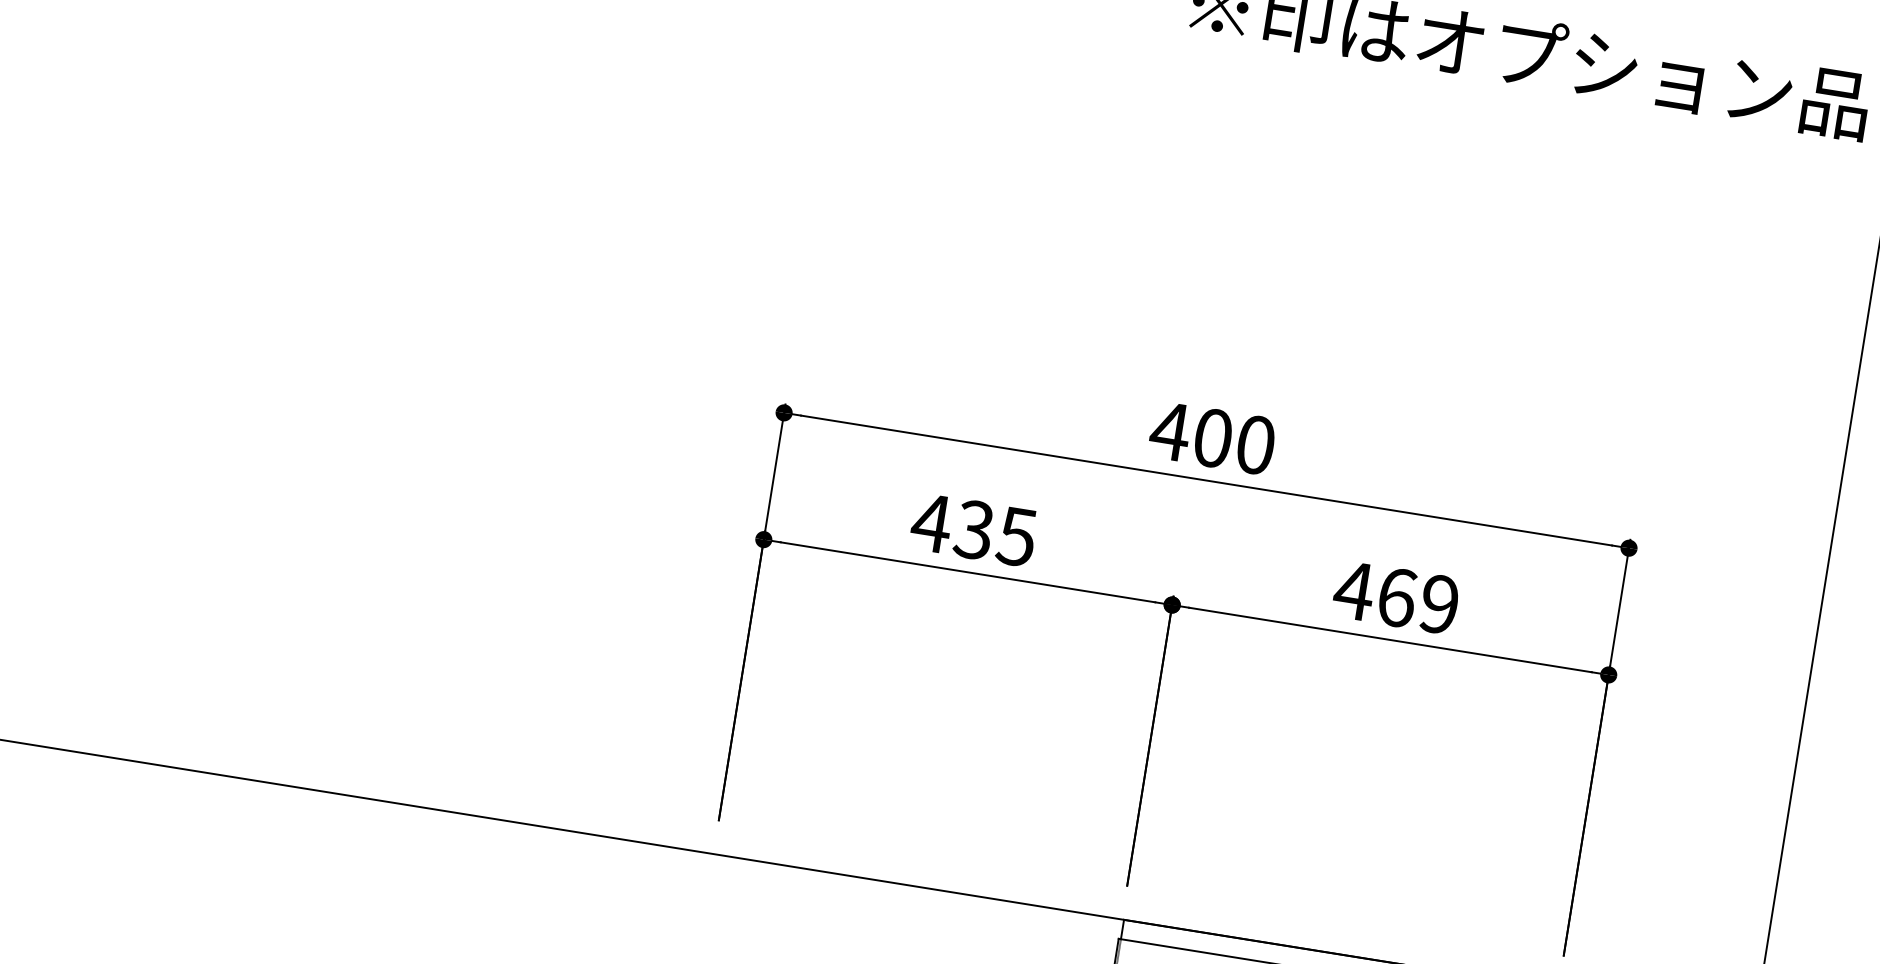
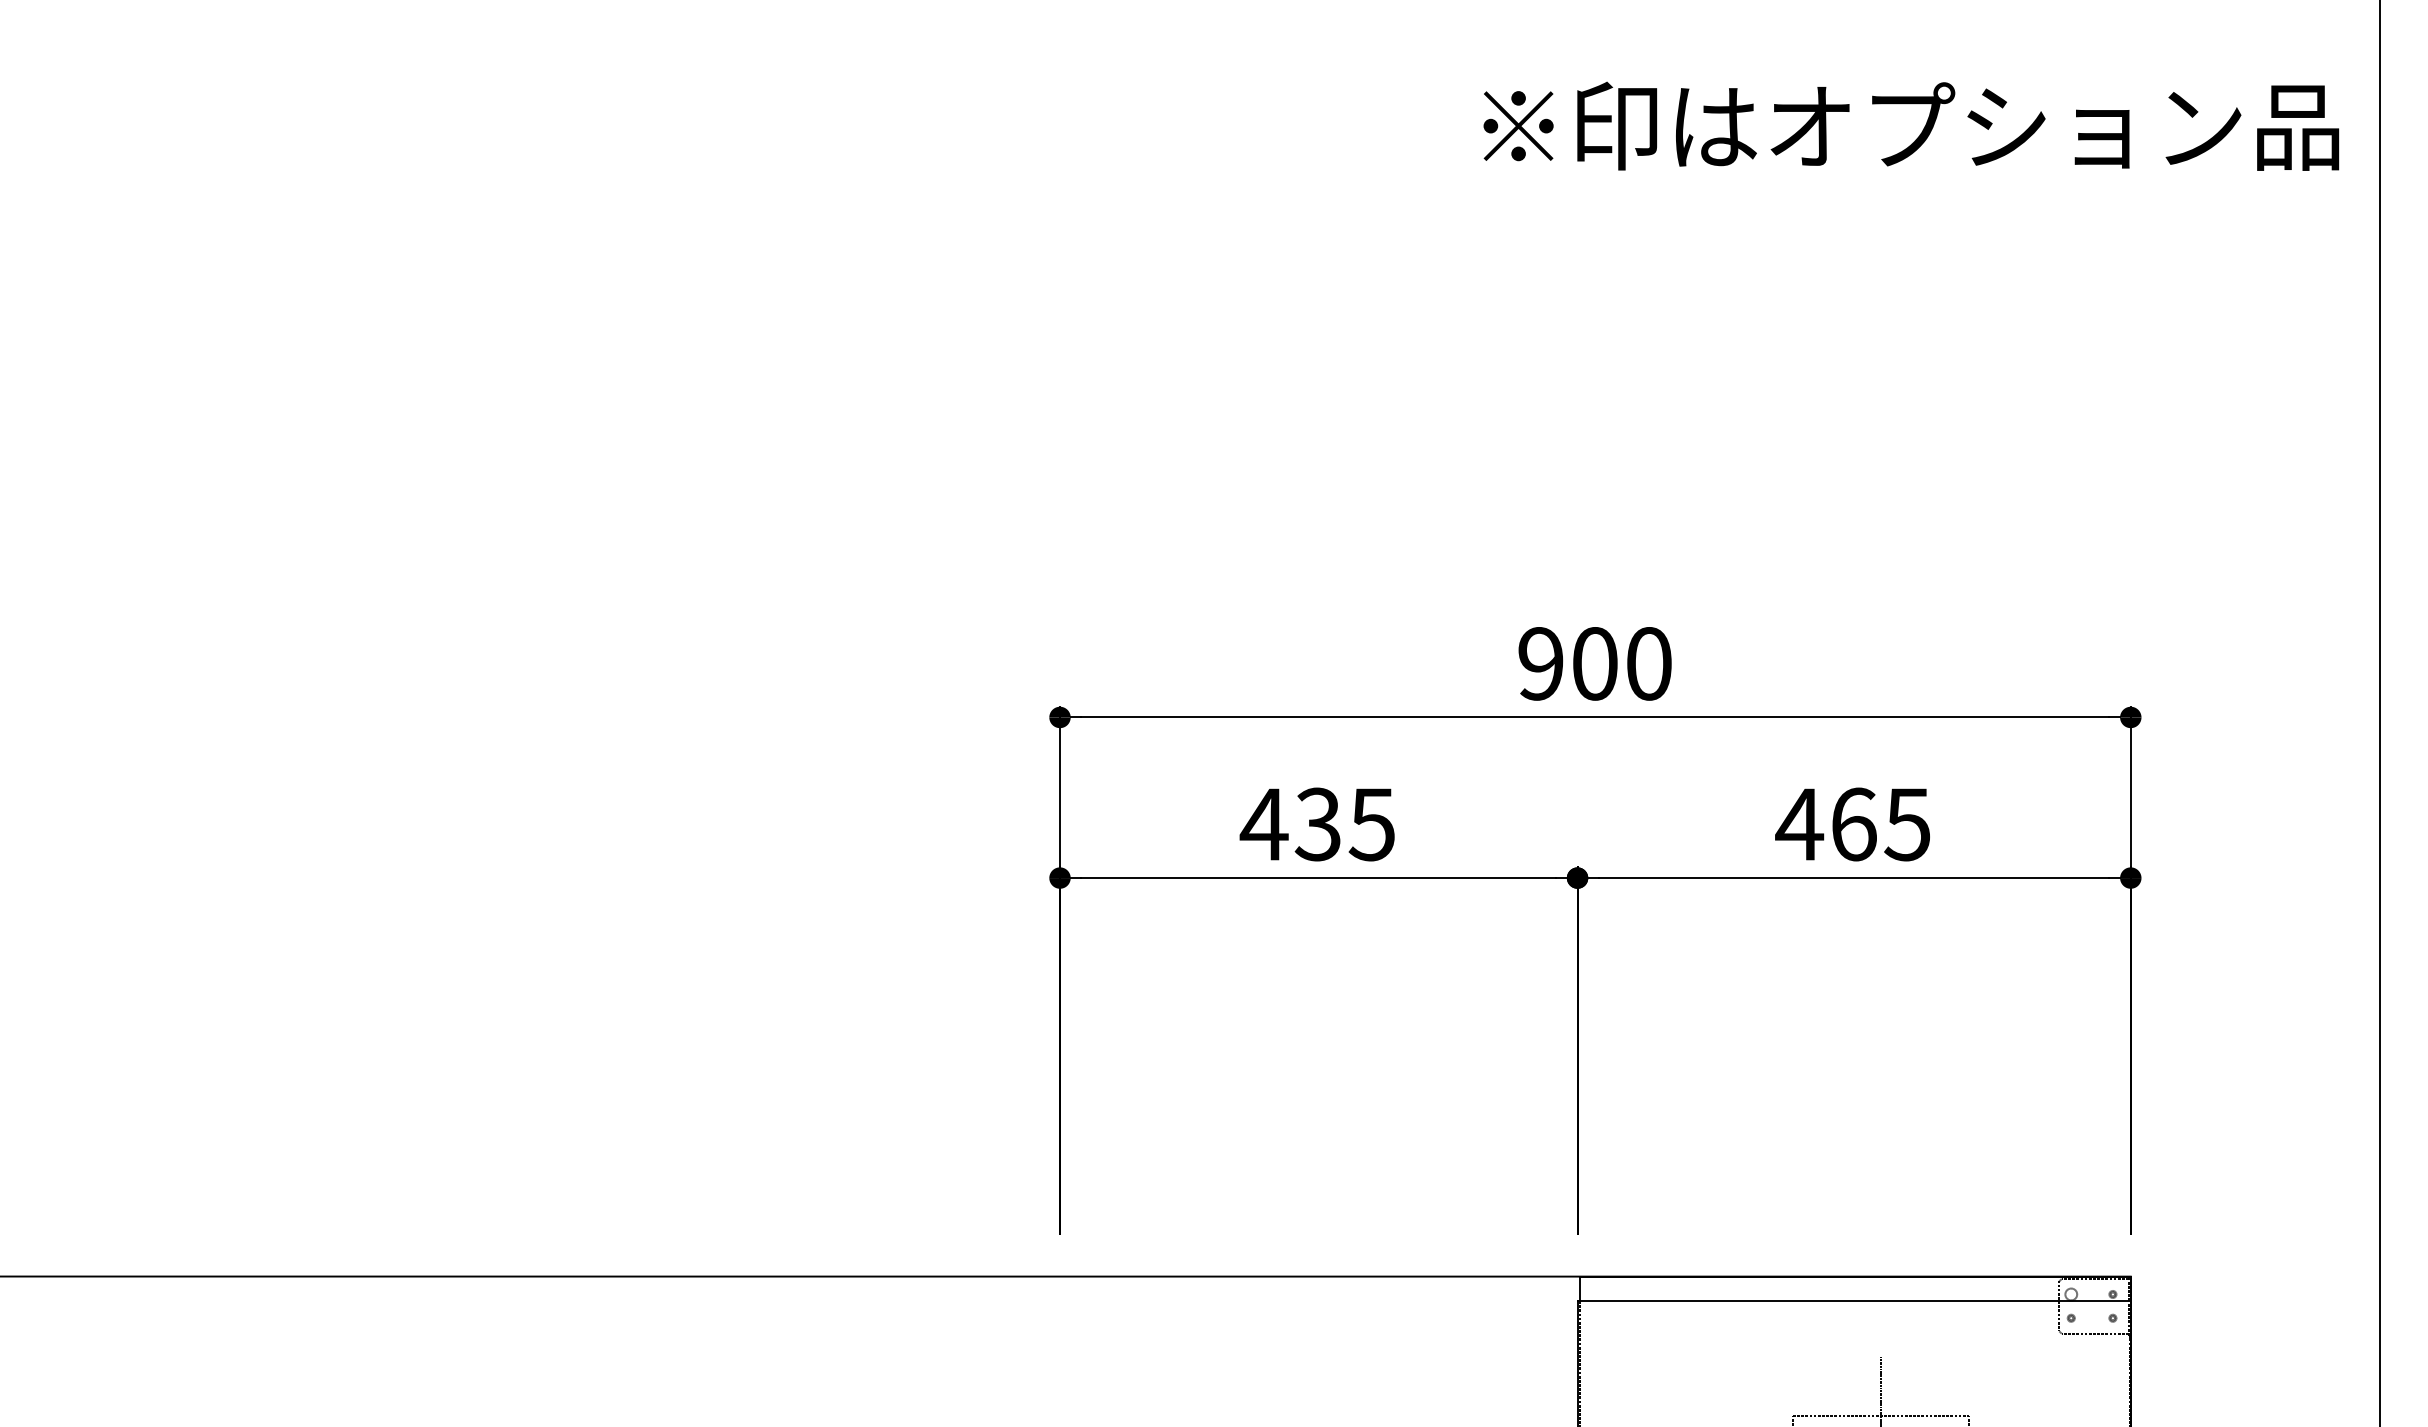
text: (1170, 431) -> (1540, 663), 400 -> 900
text: (1438, 604) -> (1906, 824), 469 -> 465

